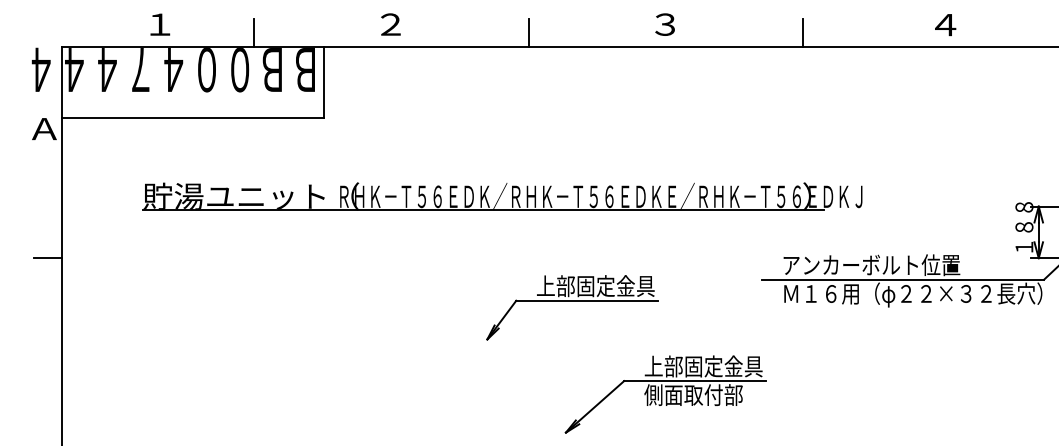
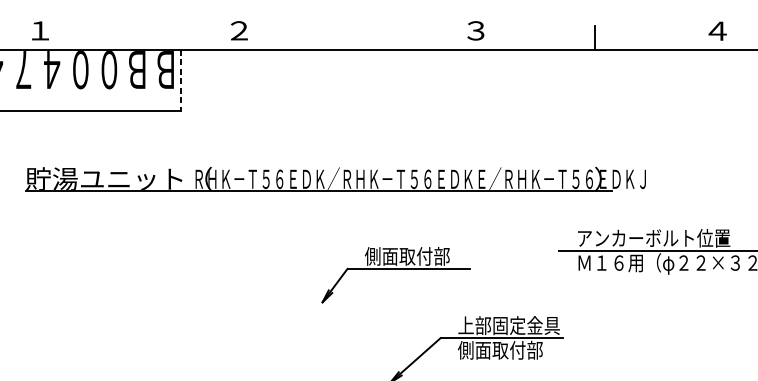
line: (253, 32) -> (120, 37), removed
line: (528, 32) -> (358, 37), removed
line: (323, 82) -> (181, 80), solid -> dashed
text: (595, 286) -> (415, 256), 上部固定金具 -> 側面取付部

